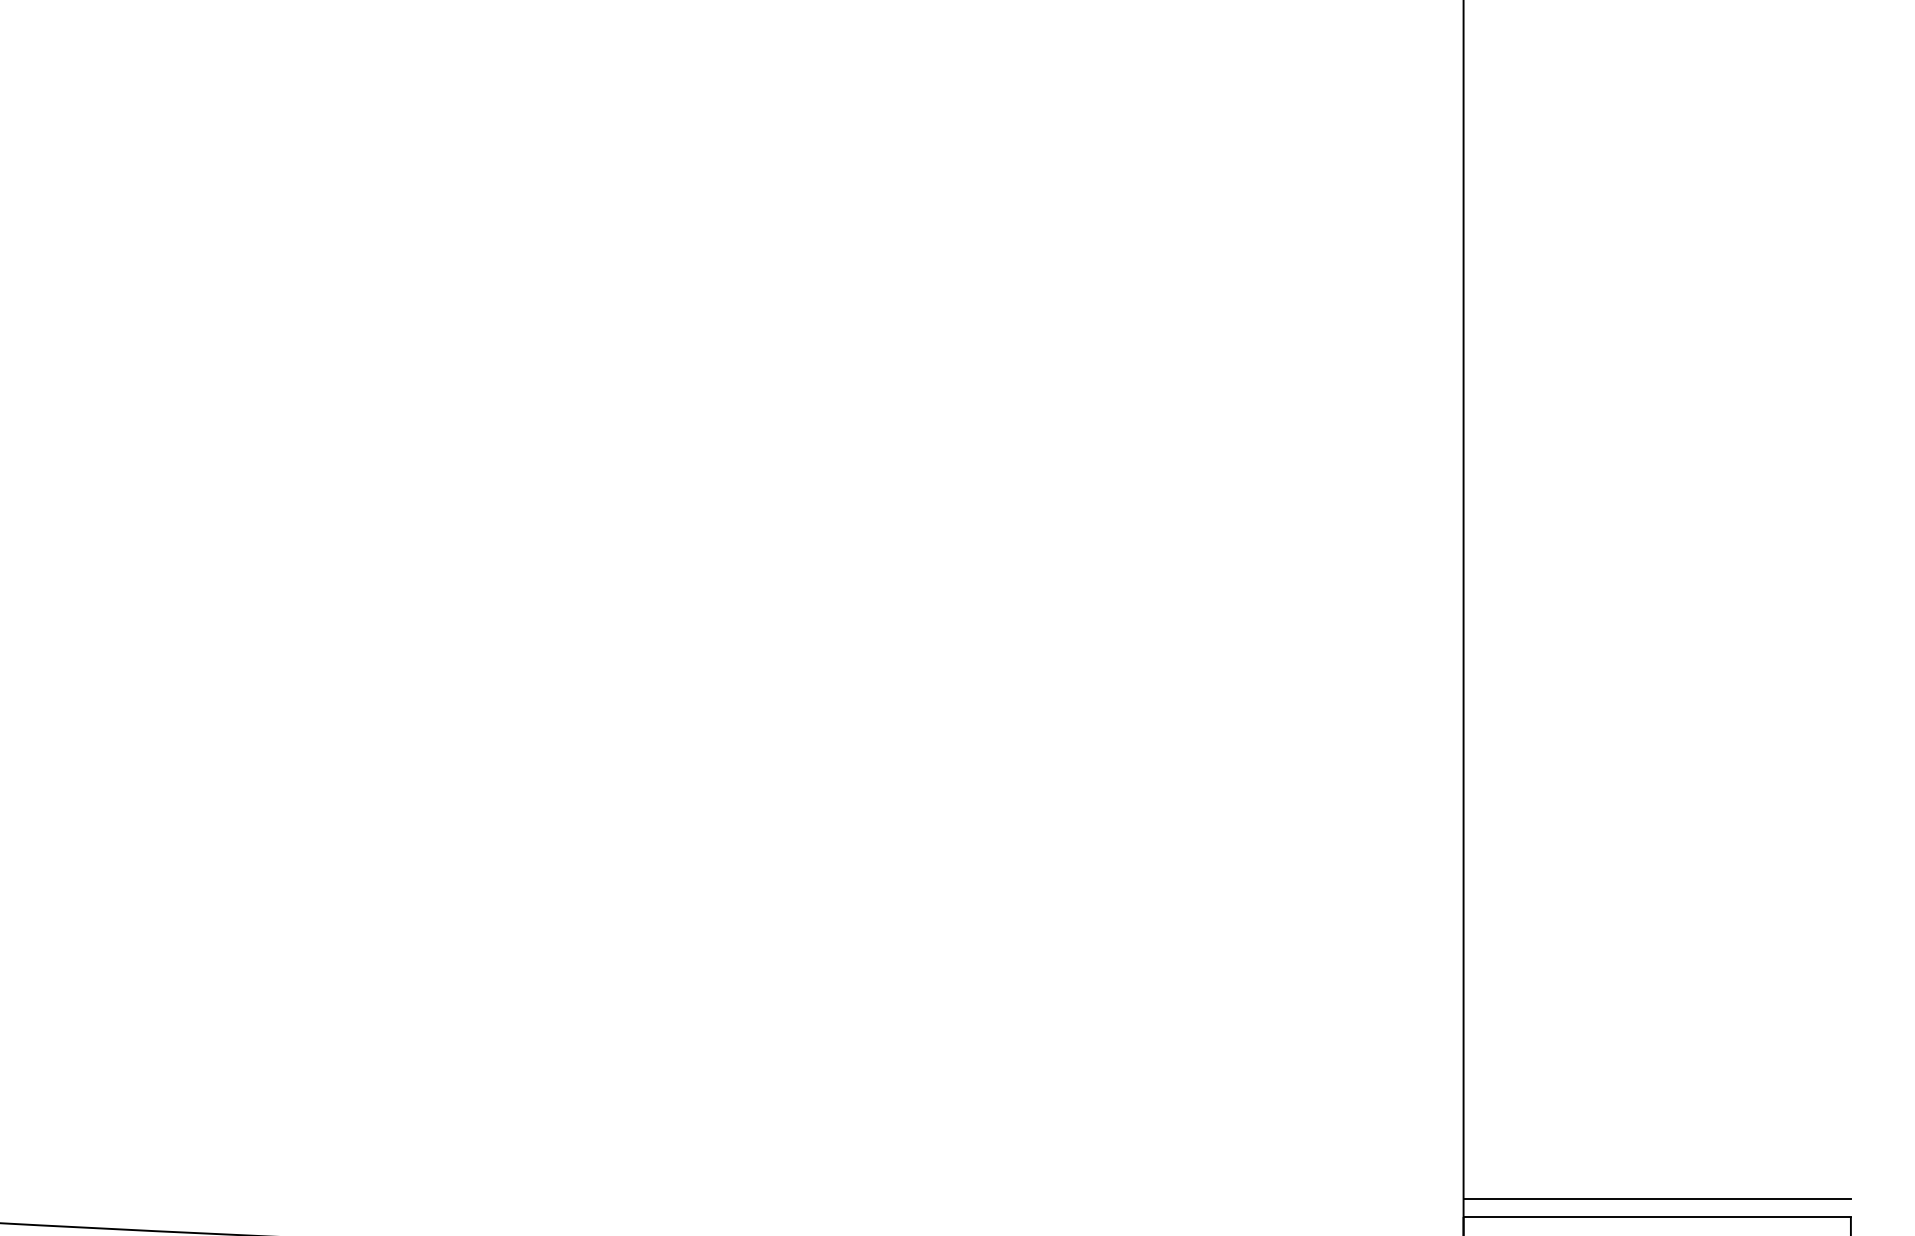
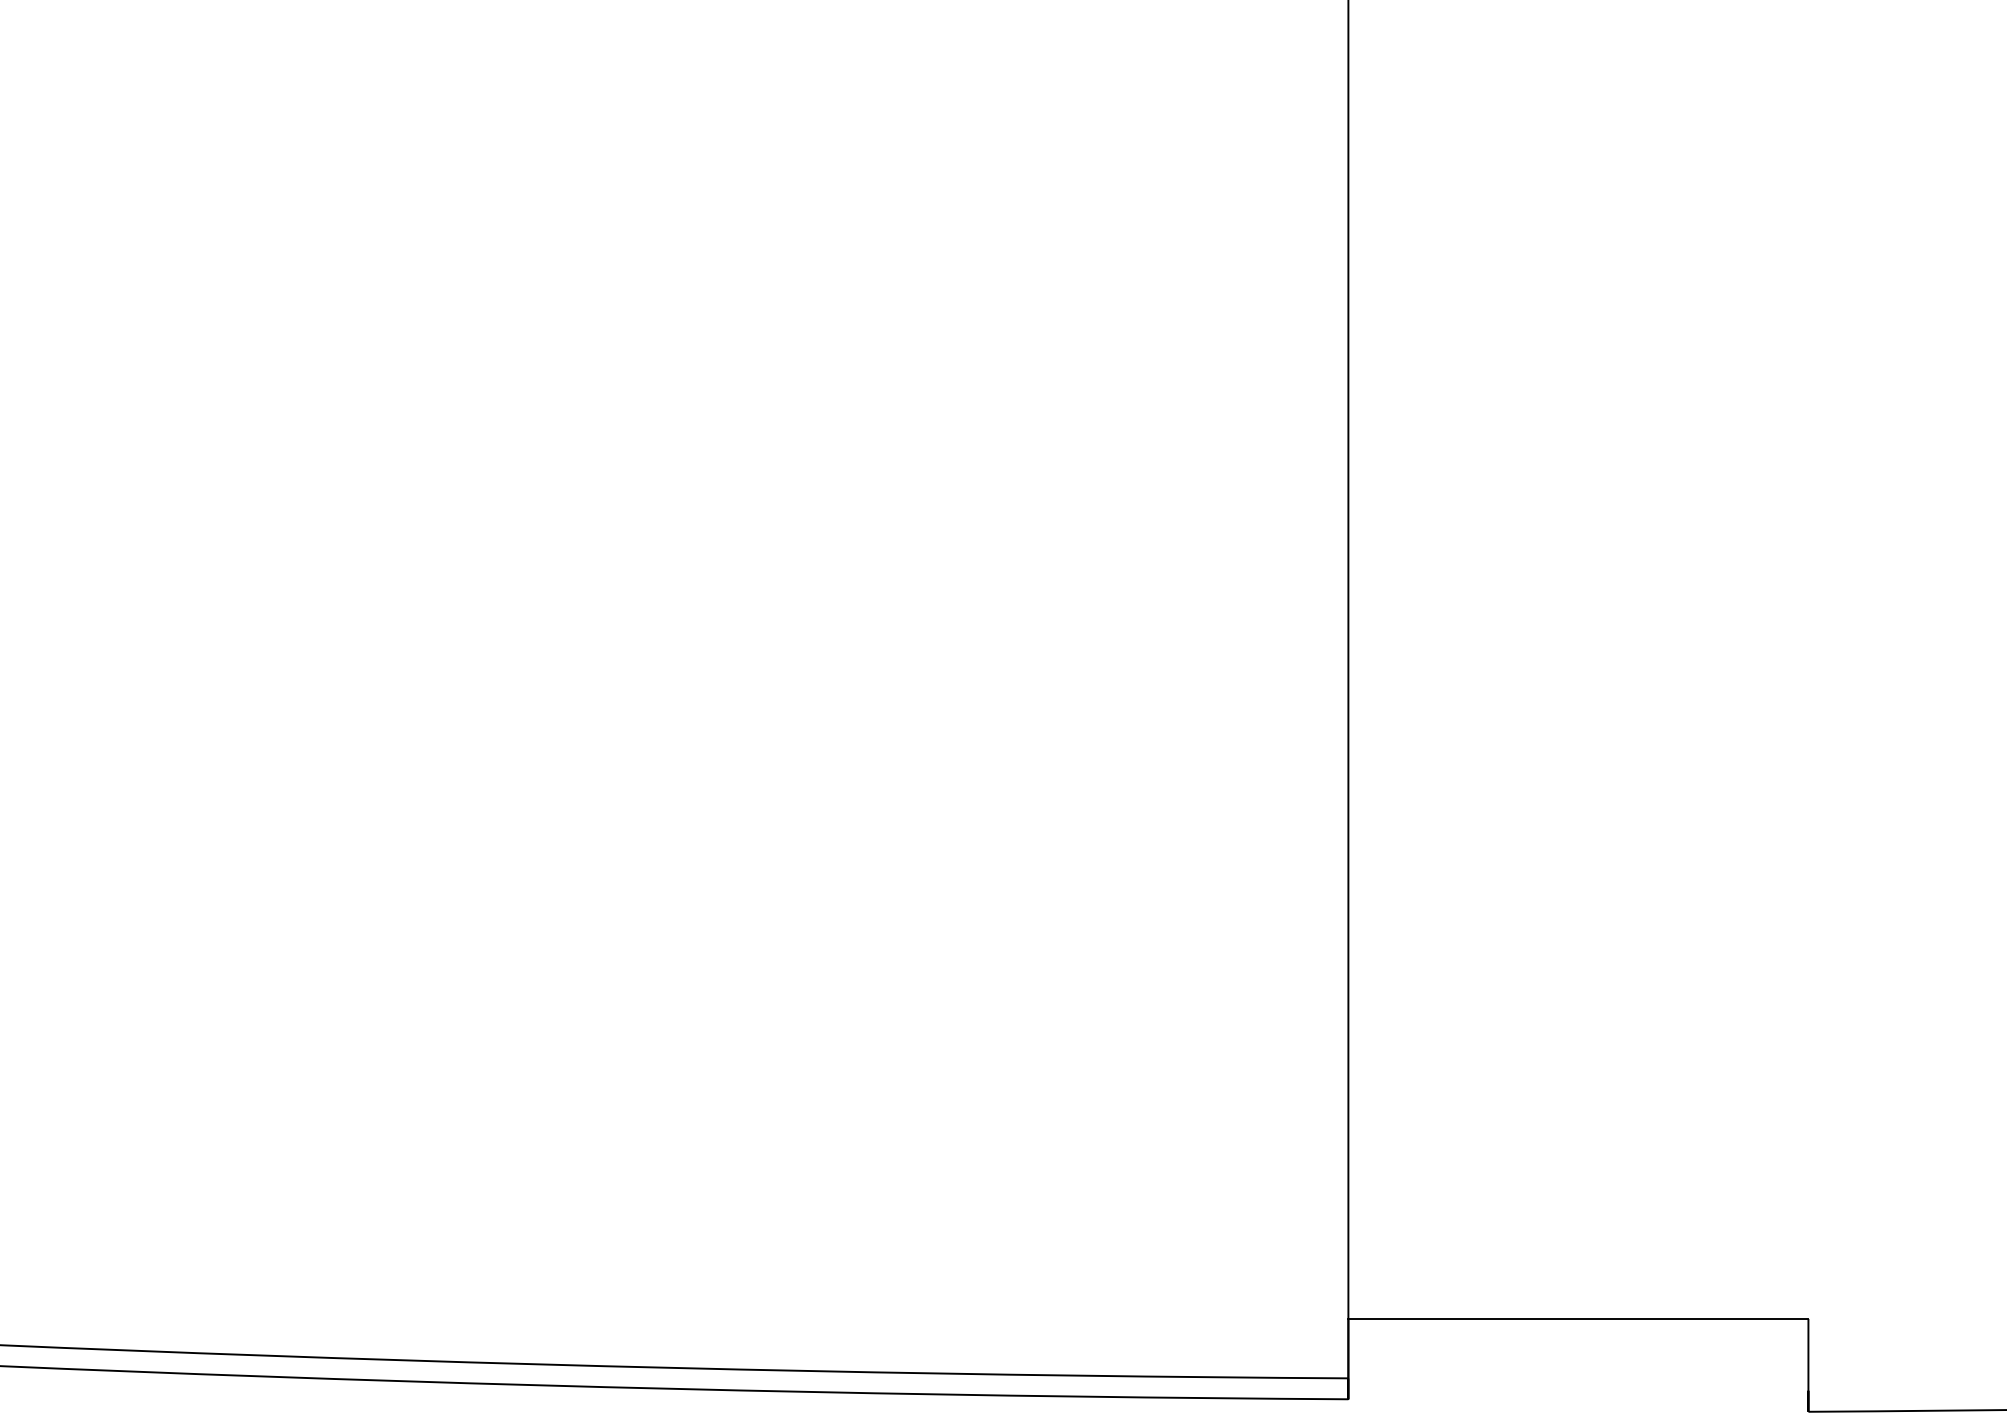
line: (1656, 1199) -> (1577, 1298), removed

